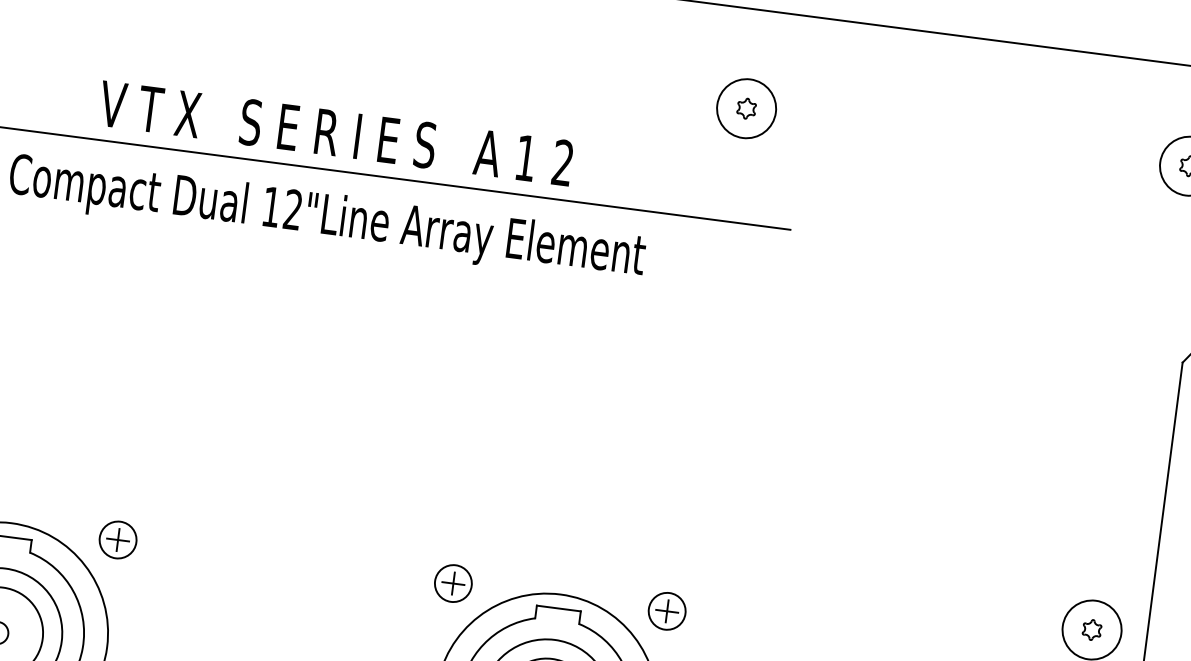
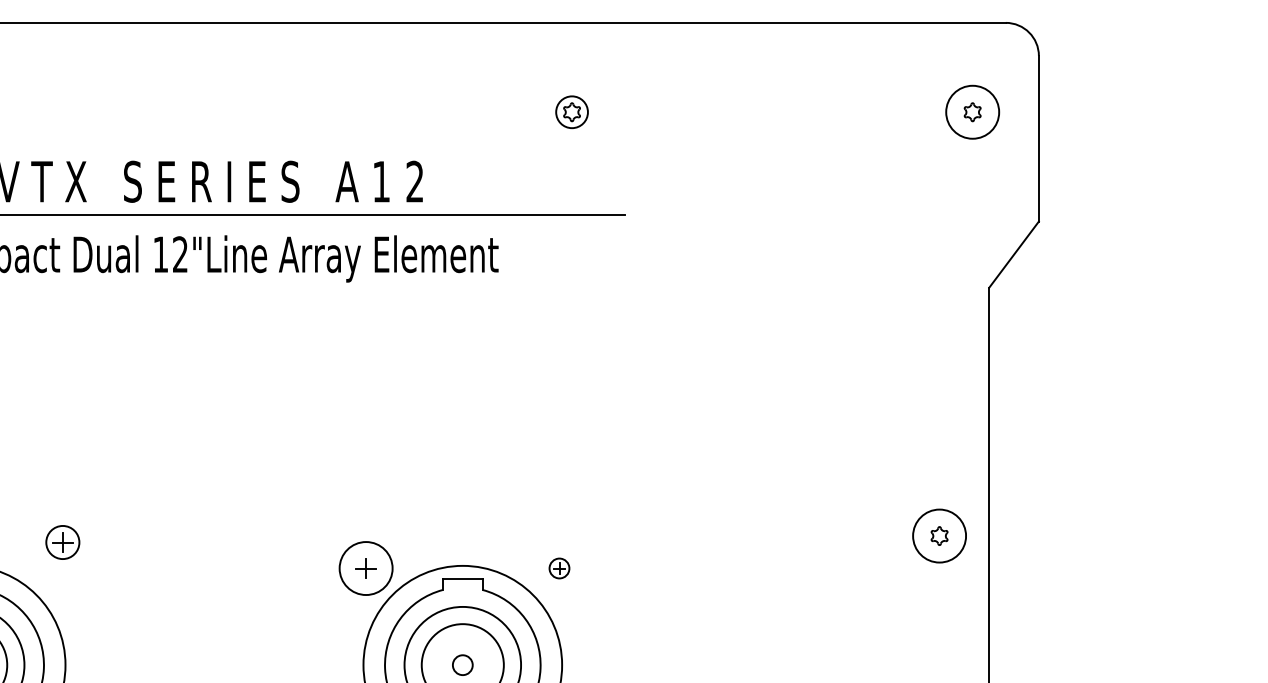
circle: (746, 107) -> (571, 111), size x0.6
part: (117, 539) -> (62, 542), moved
circle: (452, 583) -> (365, 568), size x1.6
part: (667, 611) -> (559, 568), size x0.6

